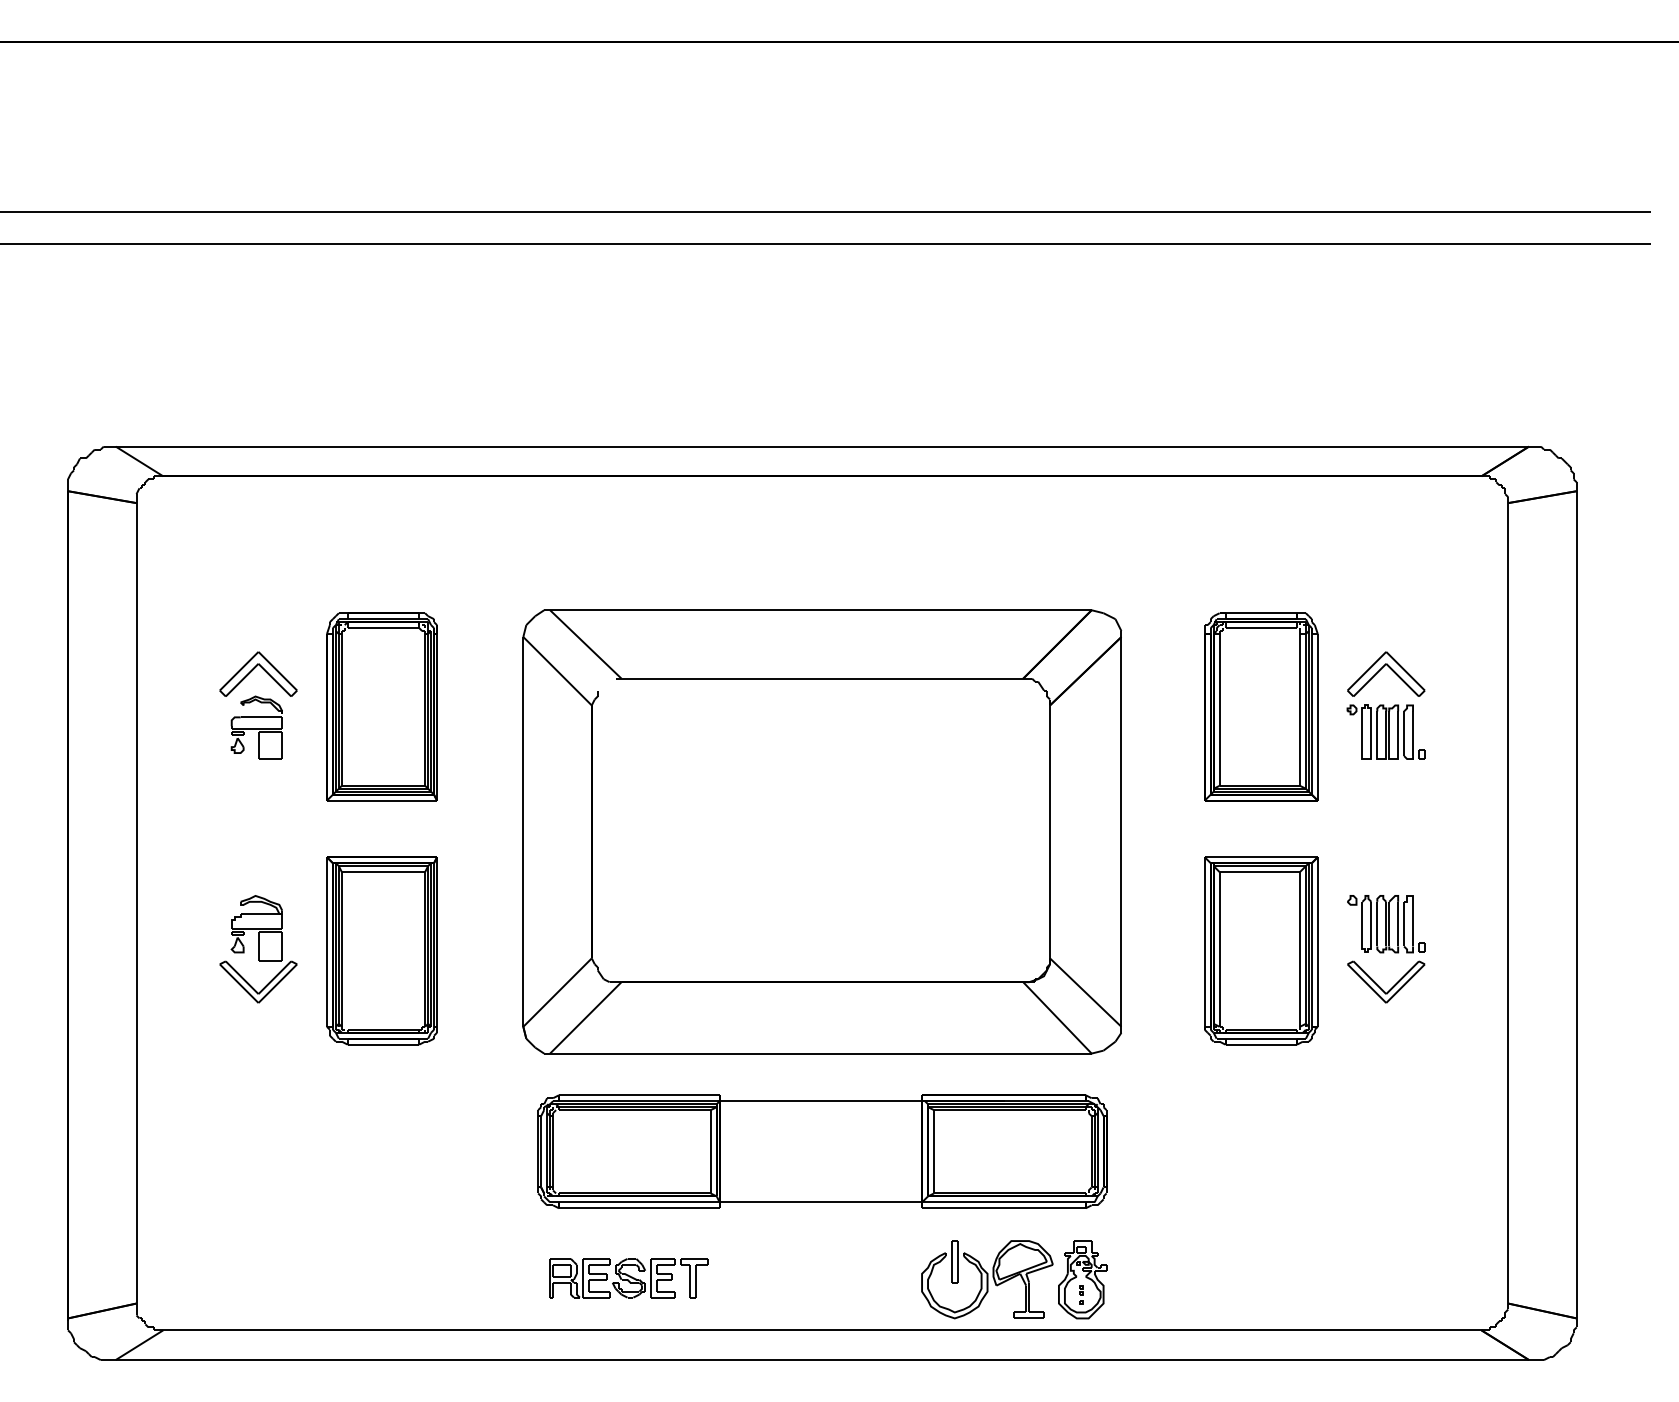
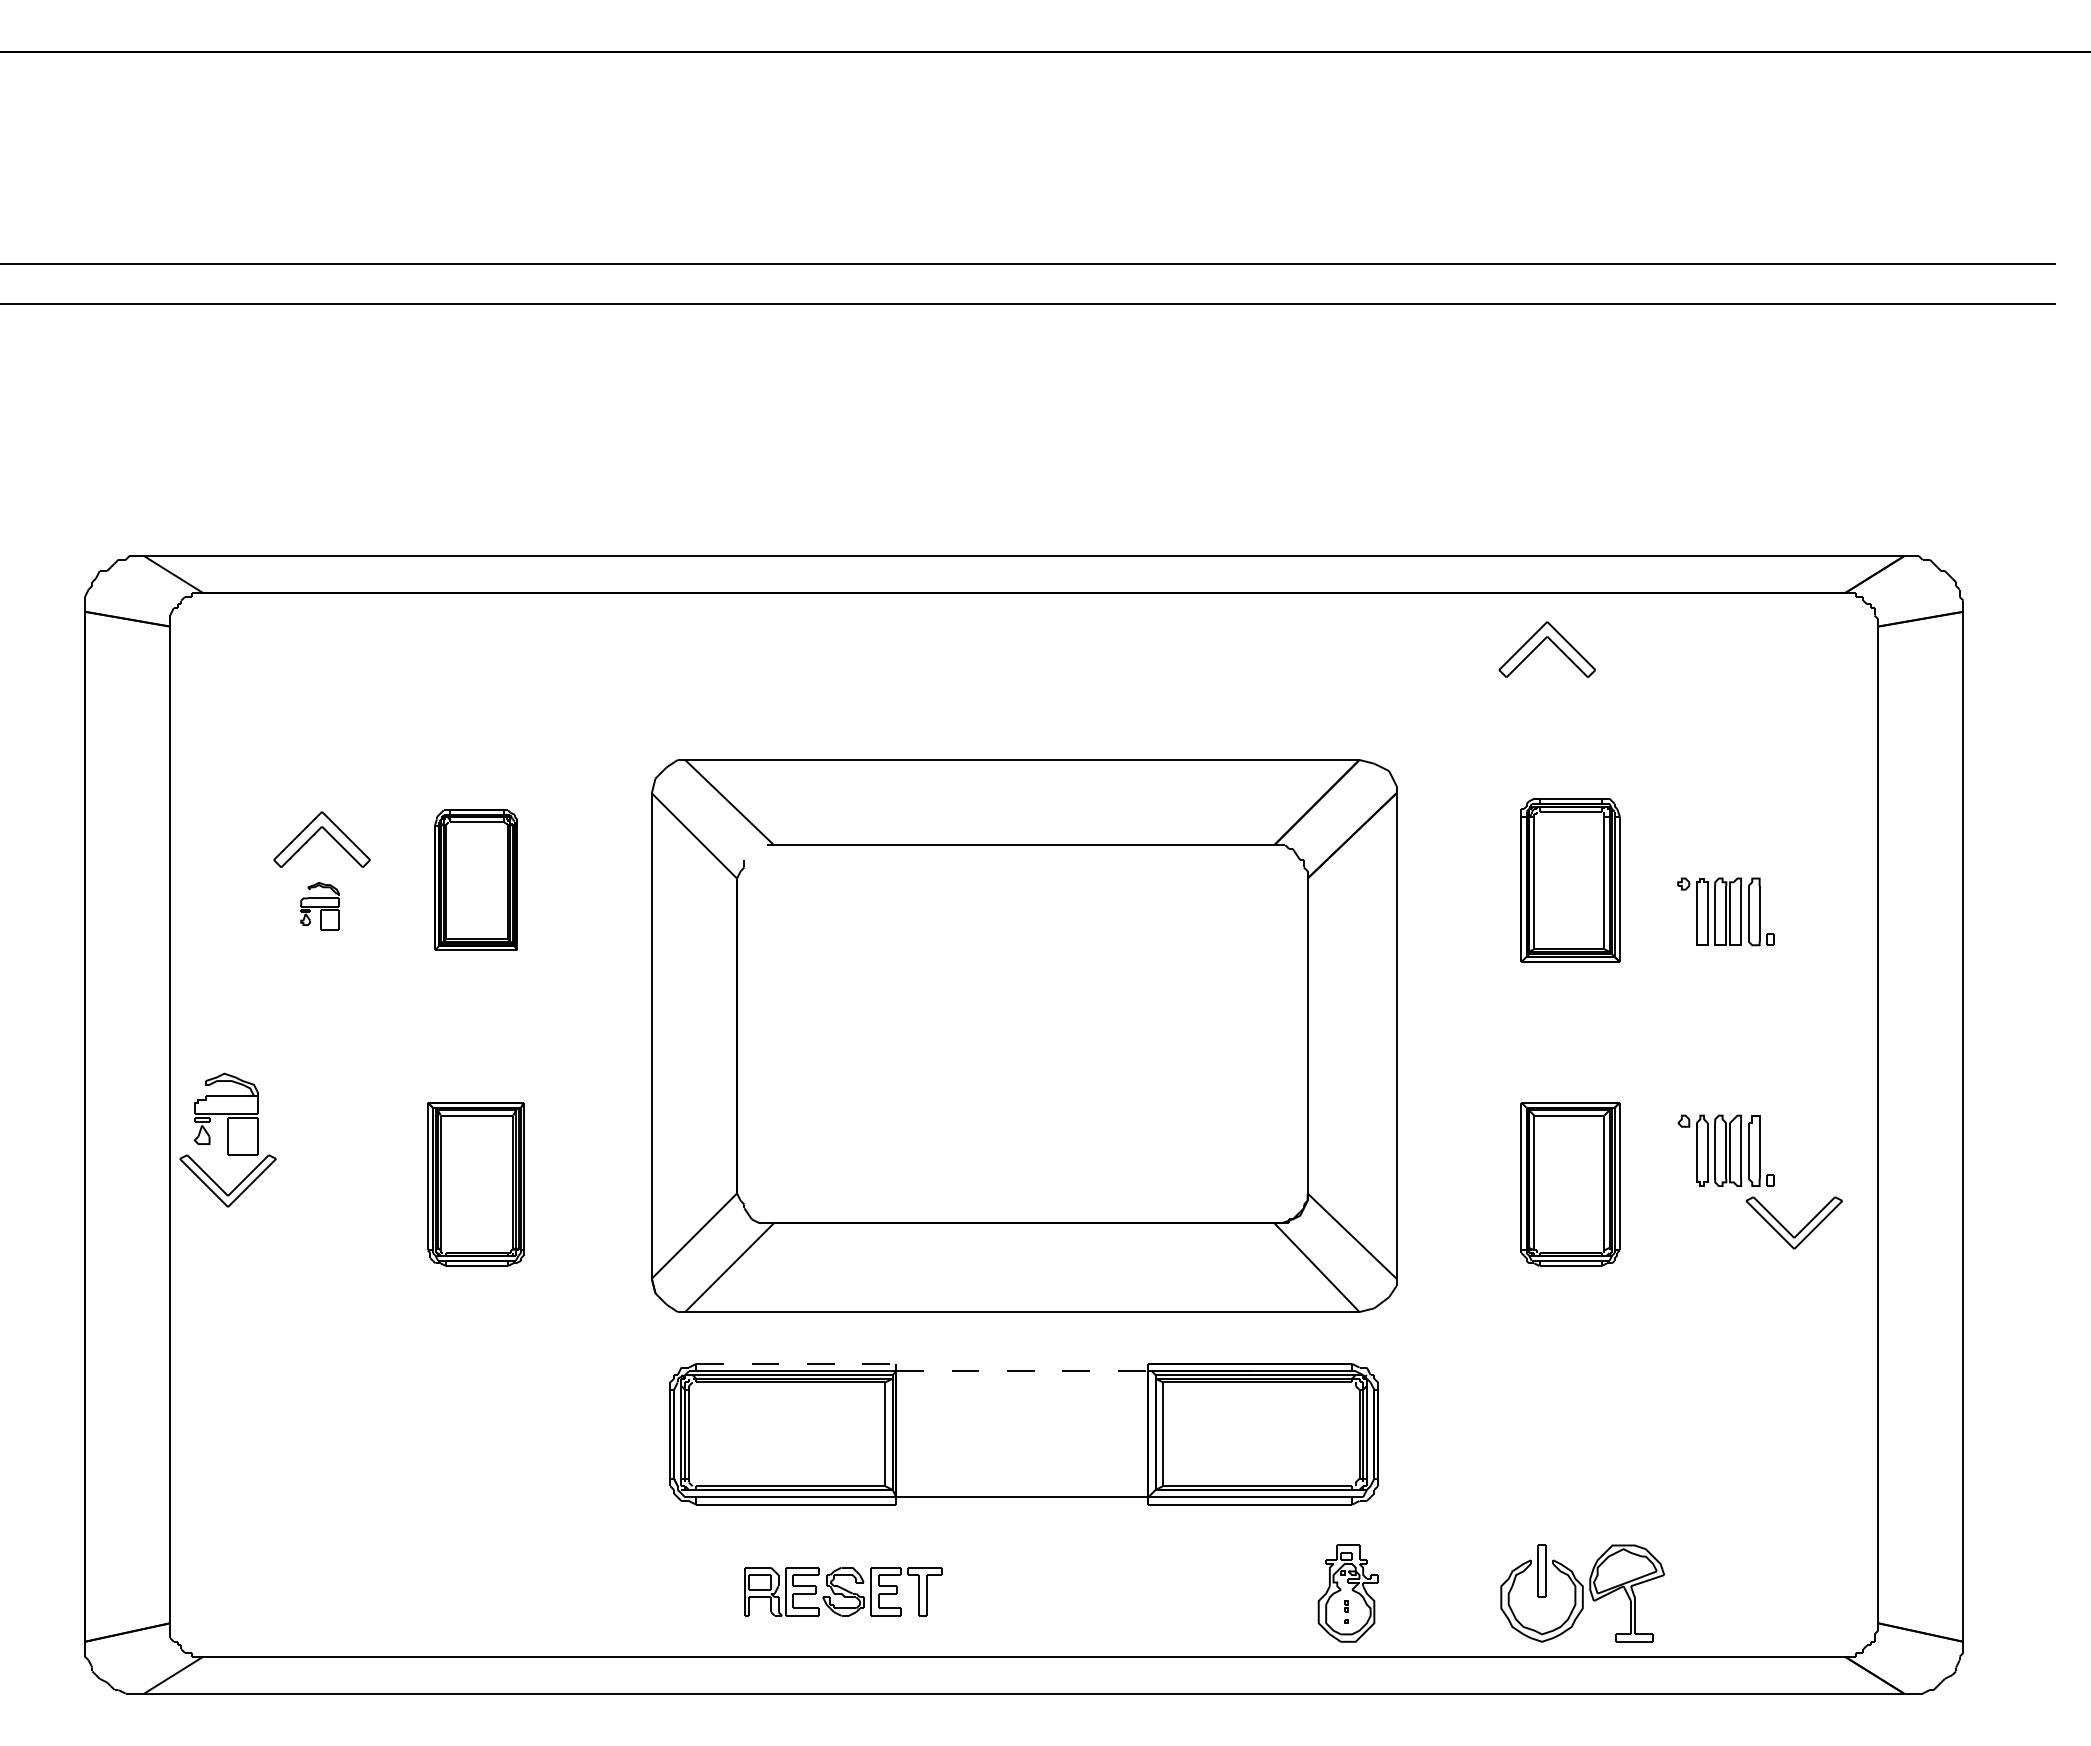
part: (1381, 669) -> (1541, 643), moved
part: (381, 707) -> (475, 880), size x0.6
part: (1261, 707) -> (1570, 880), size x0.7
part: (256, 727) -> (319, 905), size x0.6
part: (258, 948) -> (227, 1139), moved
part: (381, 951) -> (475, 1184), size x0.7
part: (1261, 951) -> (1570, 1184), size x0.7
part: (1379, 986) -> (1786, 1228), moved
line: (639, 1094) -> (796, 1363), solid -> dashed
line: (821, 1101) -> (1022, 1371), solid -> dashed
part: (629, 1278) -> (843, 1591), moved
part: (987, 1279) -> (1582, 1593), moved

